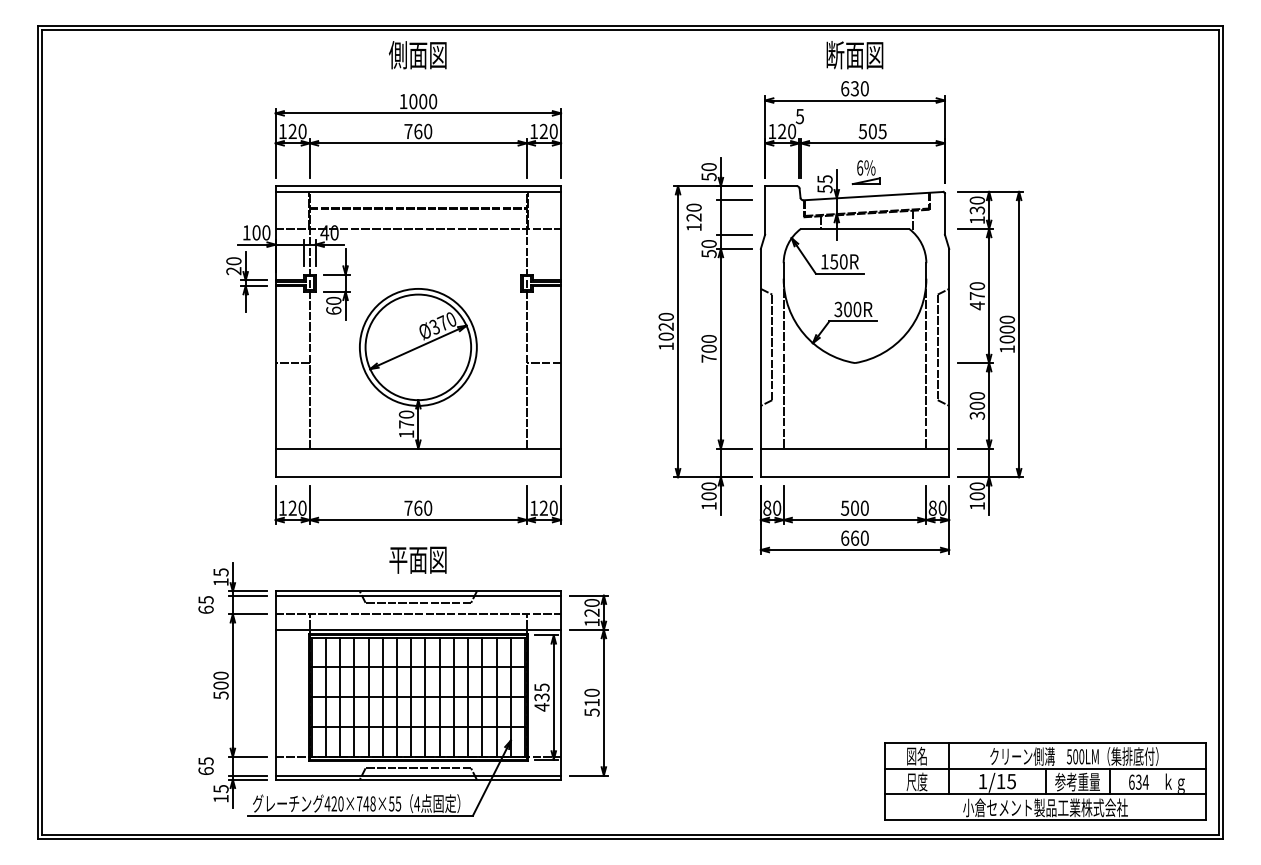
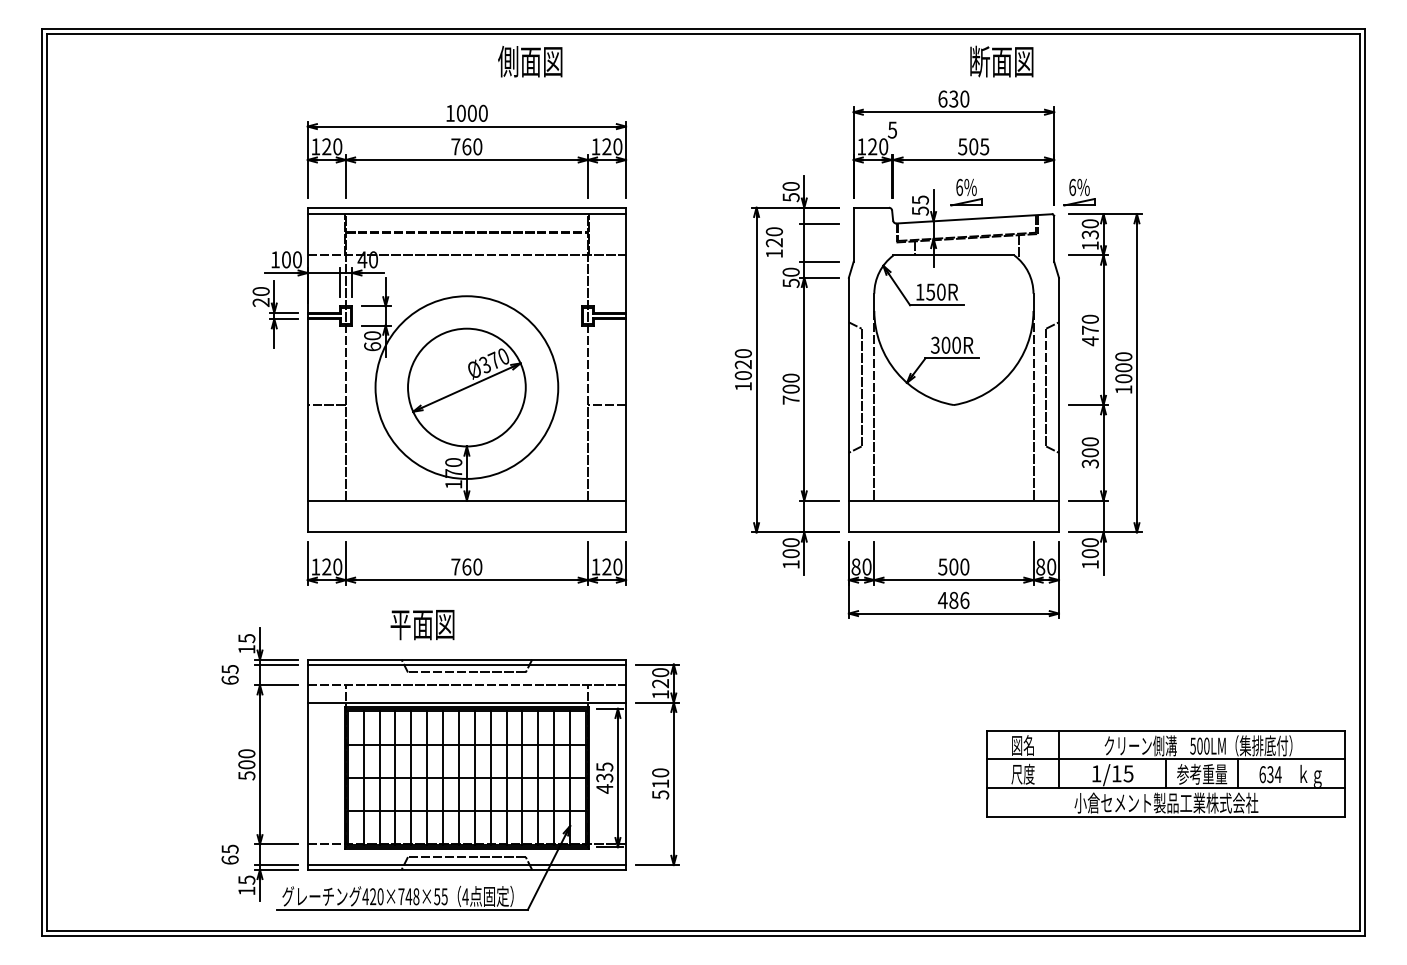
text: (418, 55) -> (530, 61), moved
text: (854, 55) -> (1001, 61), moved
part: (967, 172) -> (1079, 192), added
circle: (418, 347) -> (466, 387), size x1.4
text: (854, 537) -> (953, 599), 660 -> 486
text: (418, 560) -> (422, 625), moved
part: (1044, 781) -> (1165, 773), moved

